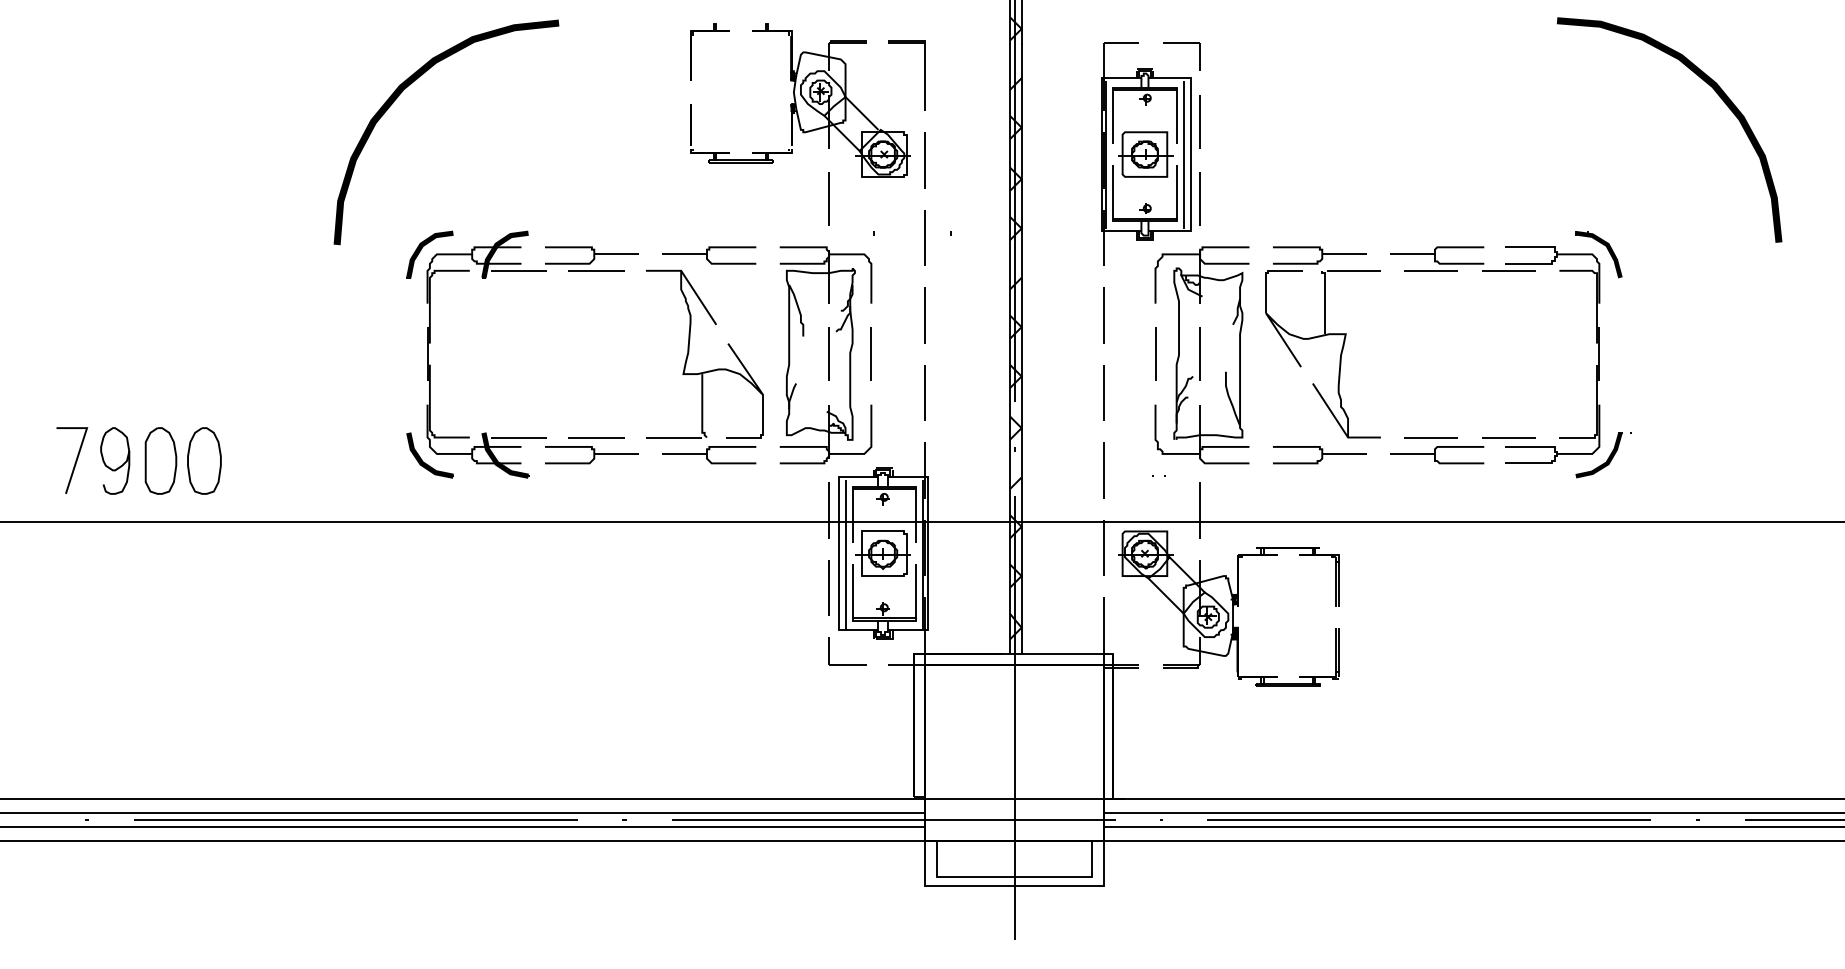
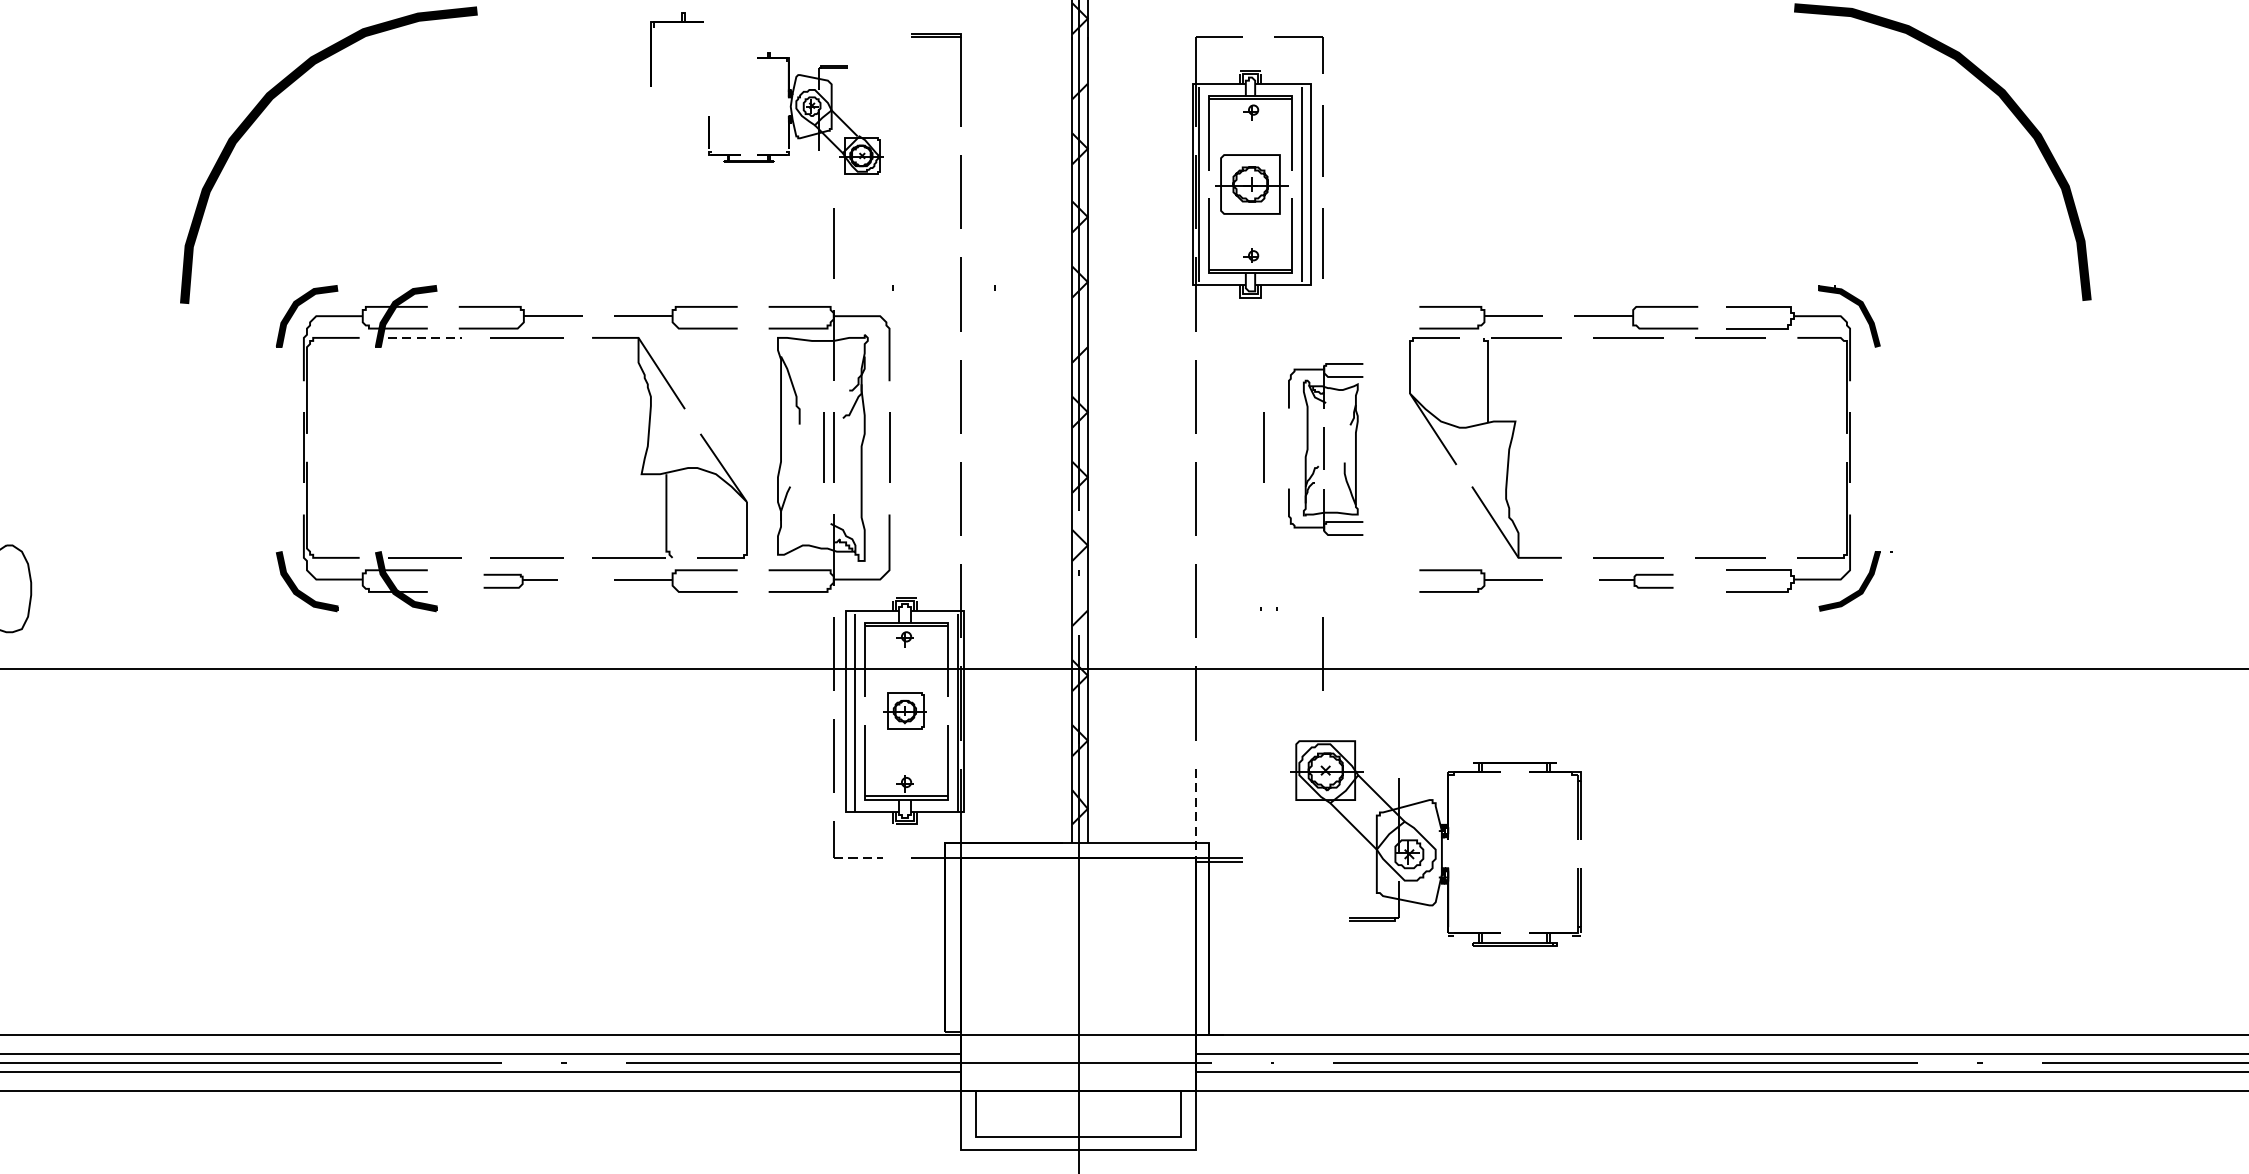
part: (800, 100) -> (795, 113), size x0.6
line: (519, 270) -> (425, 337), solid -> dashed
line: (820, 353) -> (822, 446), added
part: (1201, 355) -> (1325, 449), size x0.6
part: (591, 455) -> (520, 581), size x0.6
part: (1437, 455) -> (1636, 581), size x0.6
part: (882, 553) -> (904, 710), size x0.6
part: (1228, 608) -> (1435, 842), moved
line: (1103, 631) -> (1195, 813), solid -> dashed
line: (847, 665) -> (858, 858), solid -> dashed

